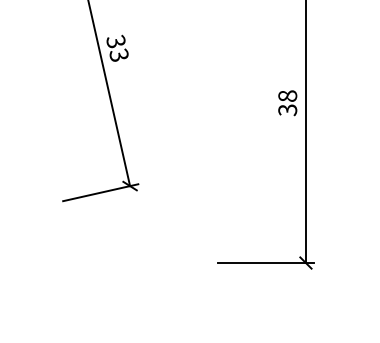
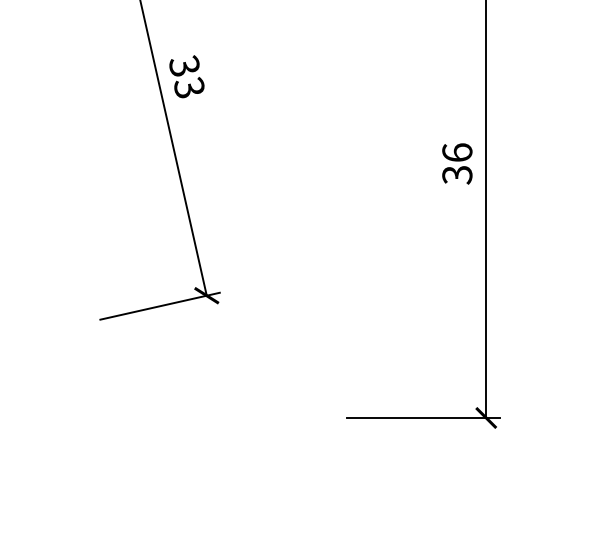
text: (287, 95) -> (456, 151), 38 -> 36

